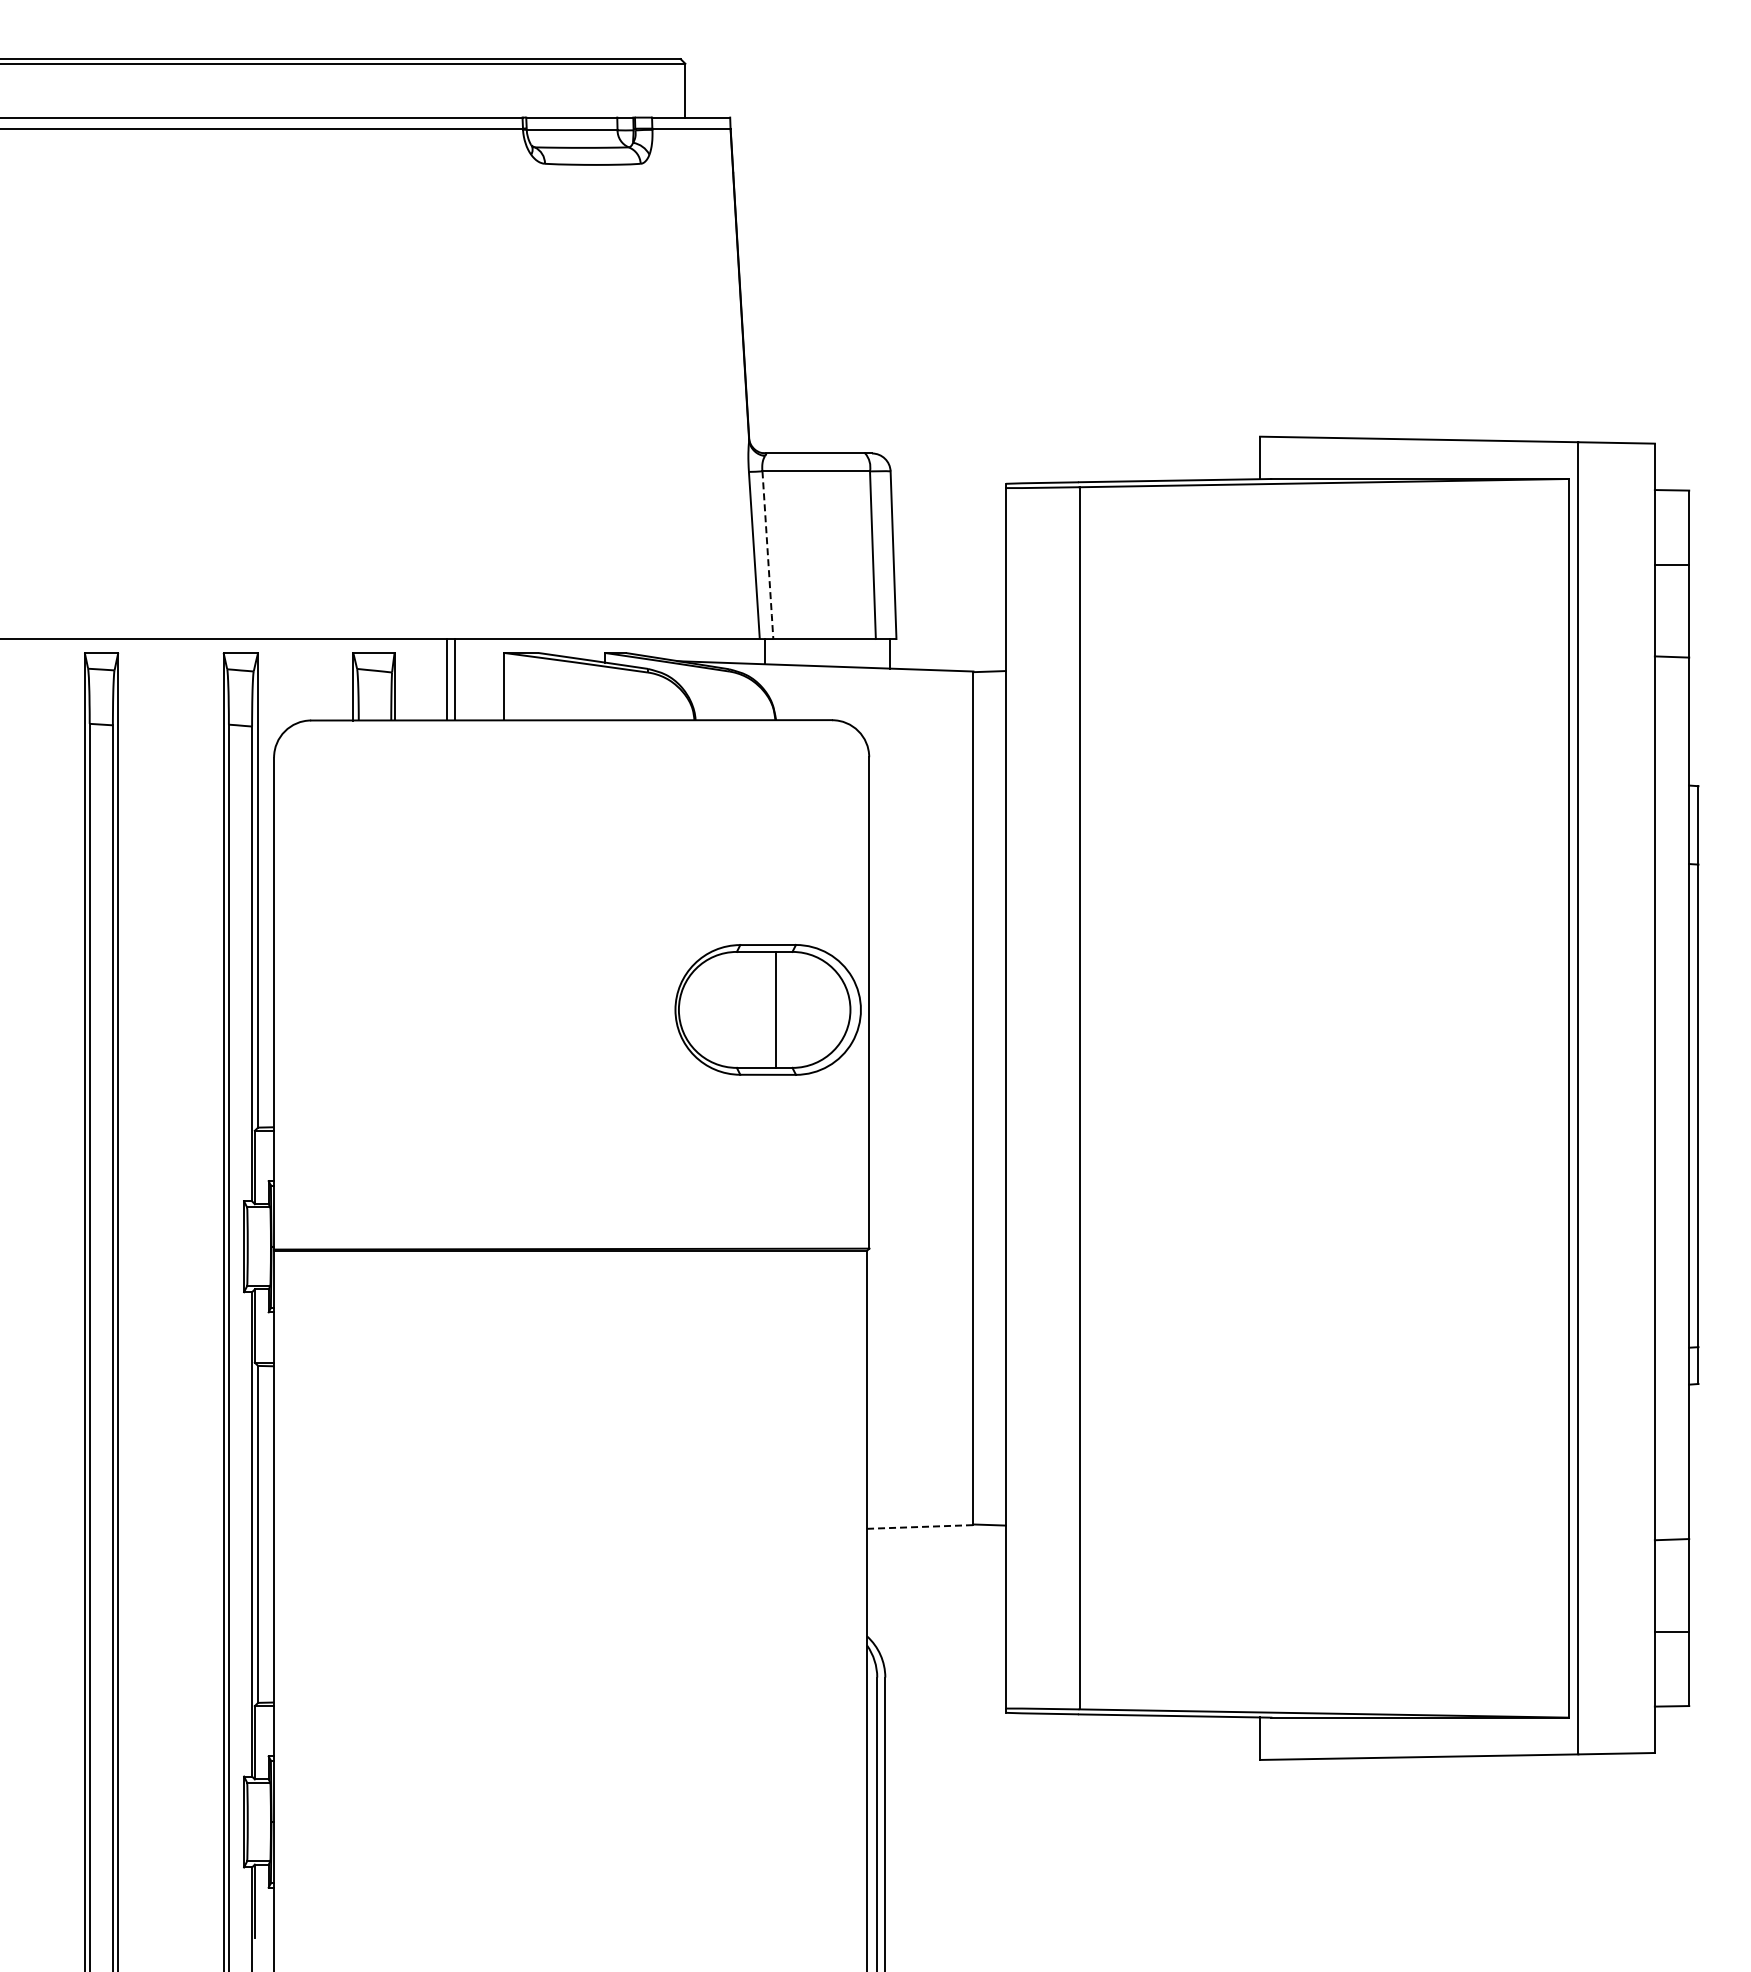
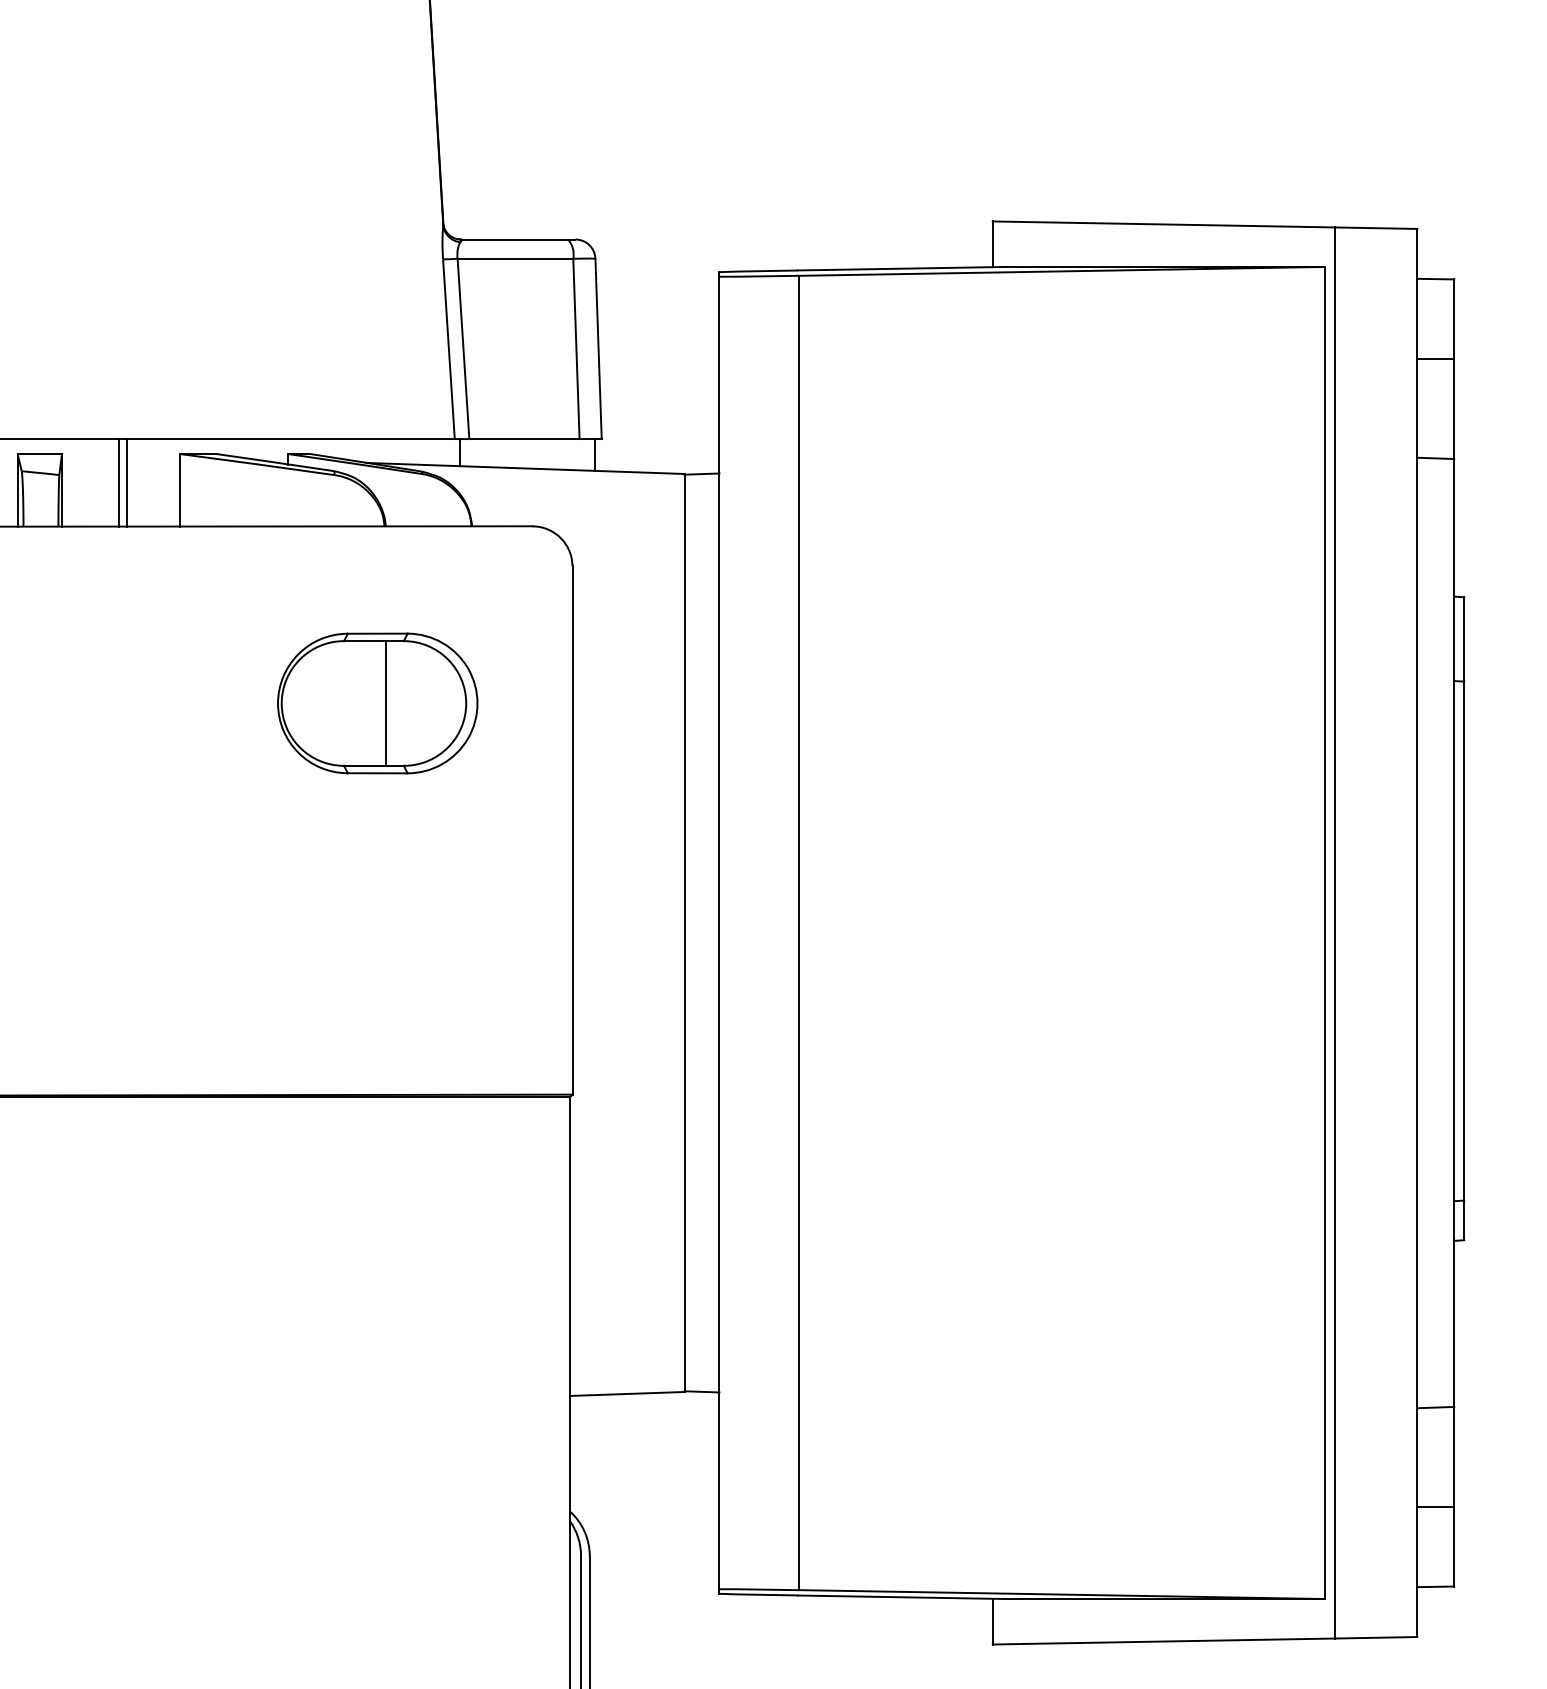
line: (767, 556) -> (463, 350), dashed -> solid
part: (767, 1009) -> (377, 703), moved
line: (920, 1526) -> (627, 1393), dashed -> solid

